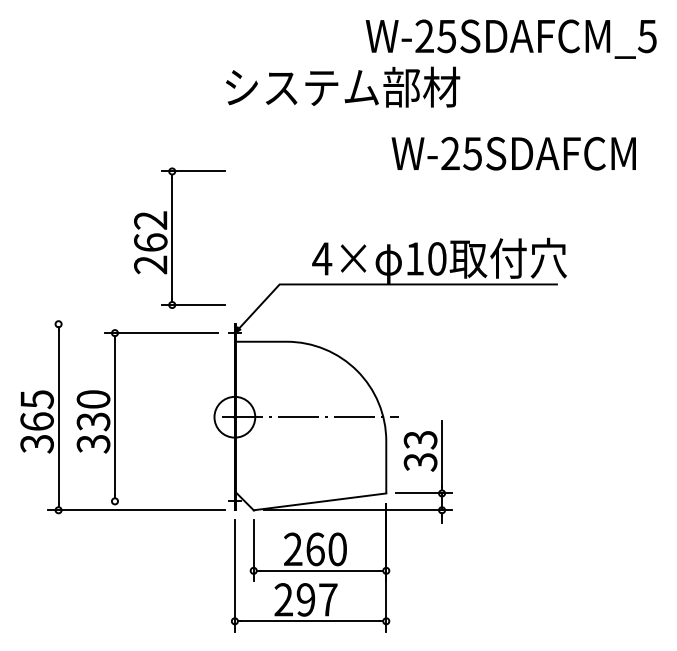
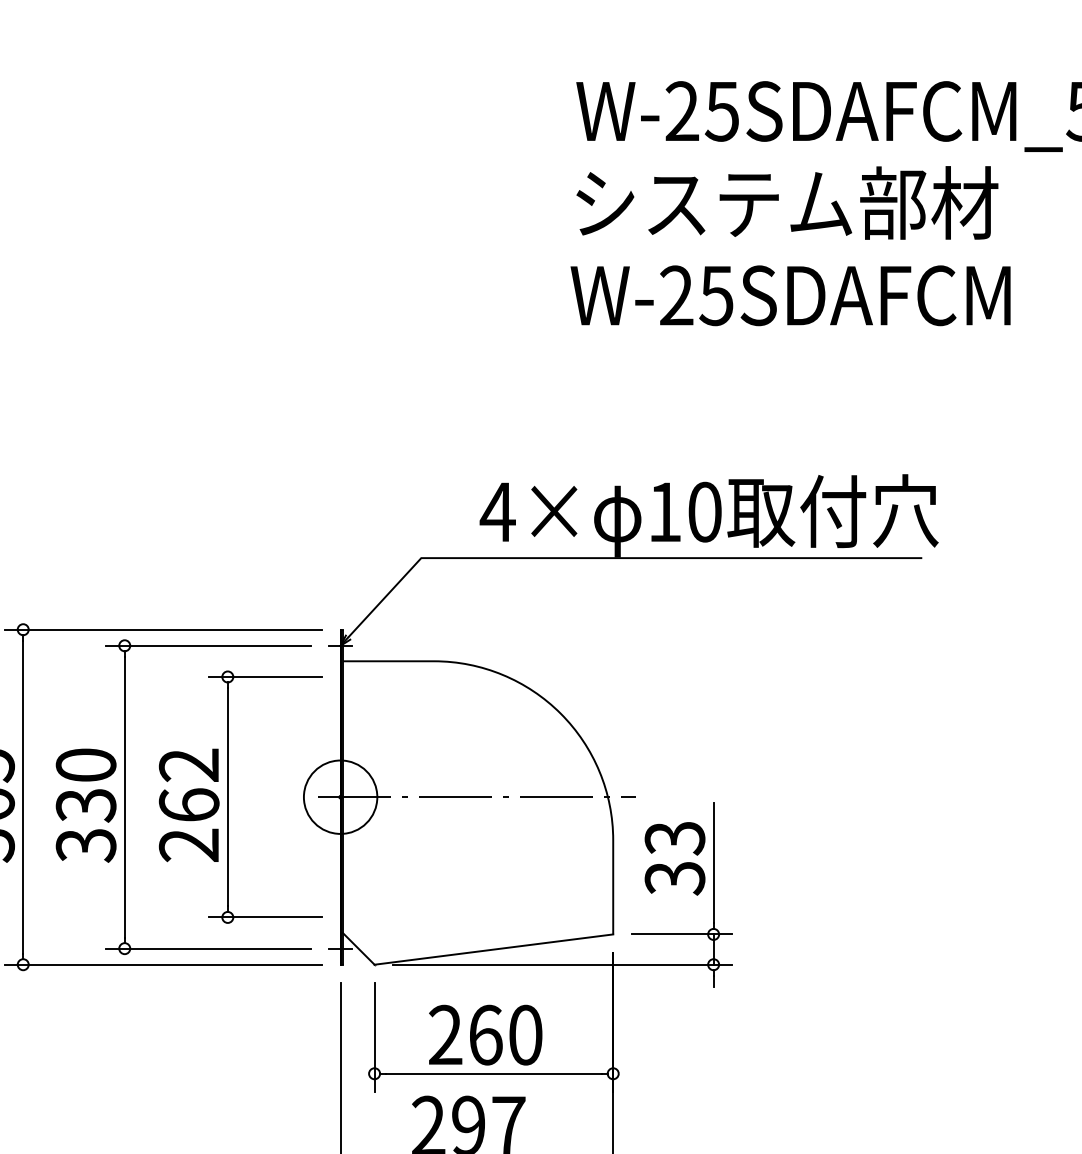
text: (343, 86) -> (788, 201), moved
text: (513, 153) -> (790, 295), moved
part: (172, 237) -> (228, 795), moved
line: (136, 324) -> (163, 630), added
line: (161, 501) -> (208, 948), added

